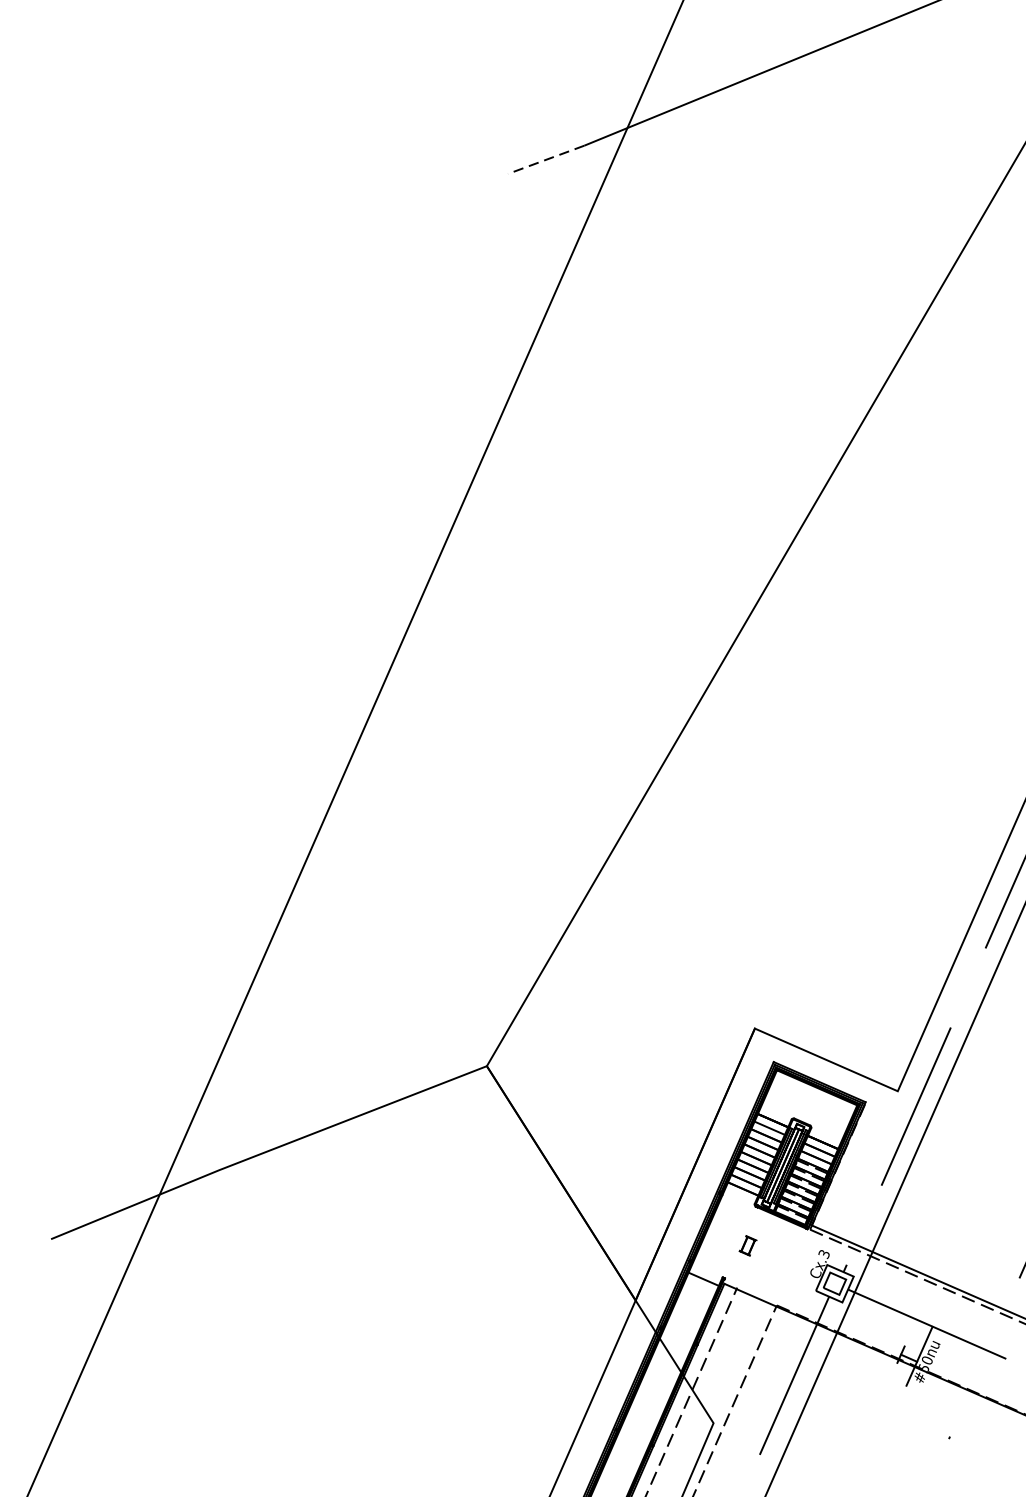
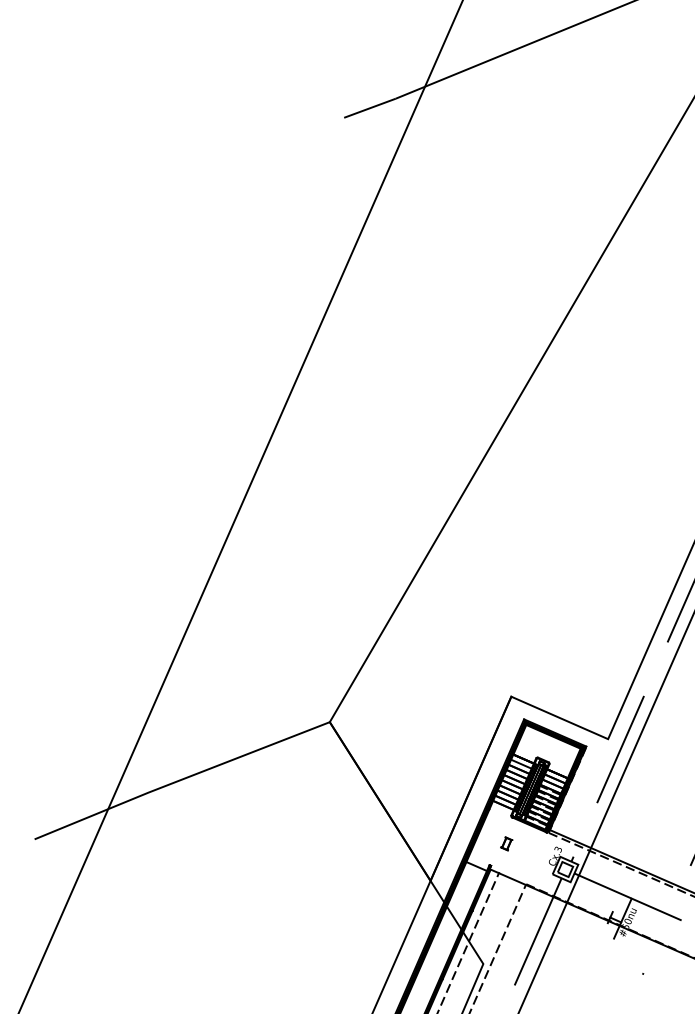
line: (545, 160) -> (369, 108), dashed -> solid

